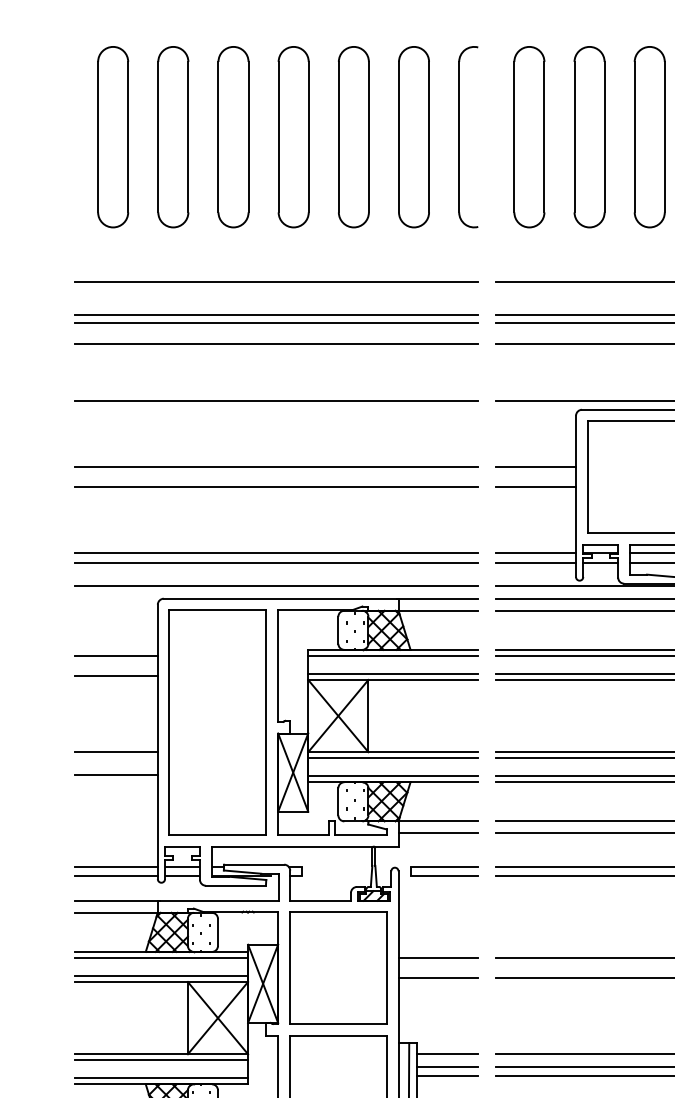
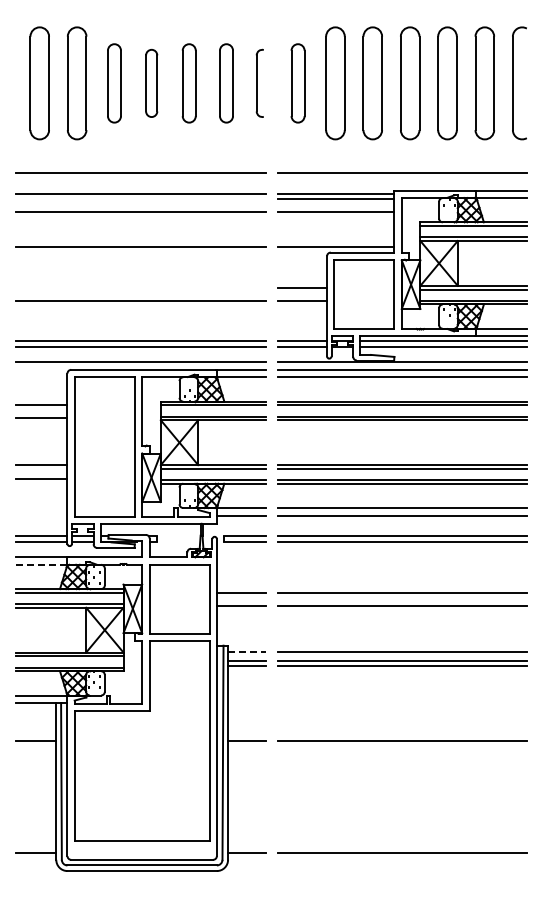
part: (233, 137) -> (114, 83), size x0.7
part: (293, 137) -> (151, 83), size x0.6
part: (354, 137) -> (189, 83), size x0.7
part: (414, 137) -> (226, 83), size x0.7
part: (467, 137) -> (259, 83), size x0.6
part: (528, 137) -> (297, 83), size x0.7
line: (277, 322) -> (141, 198), removed
line: (277, 467) -> (141, 288), removed
line: (115, 912) -> (41, 564), solid -> dashed
line: (447, 1054) -> (247, 652), solid -> dashed

